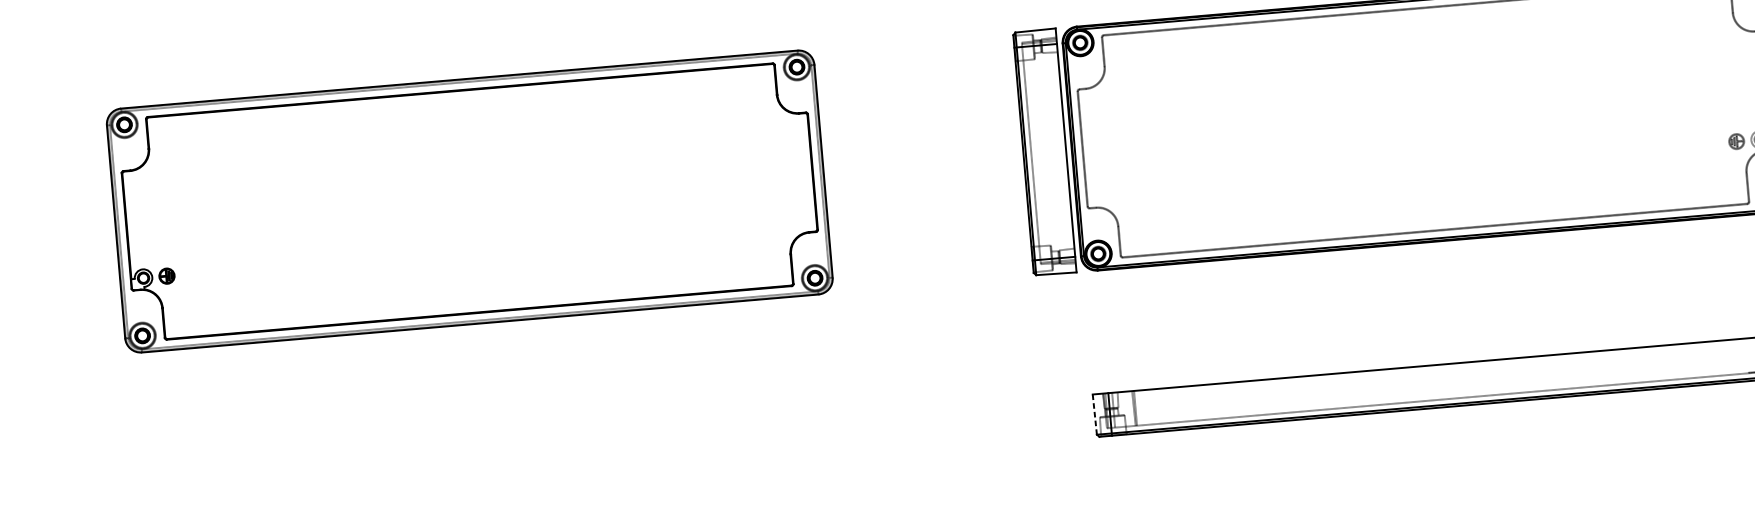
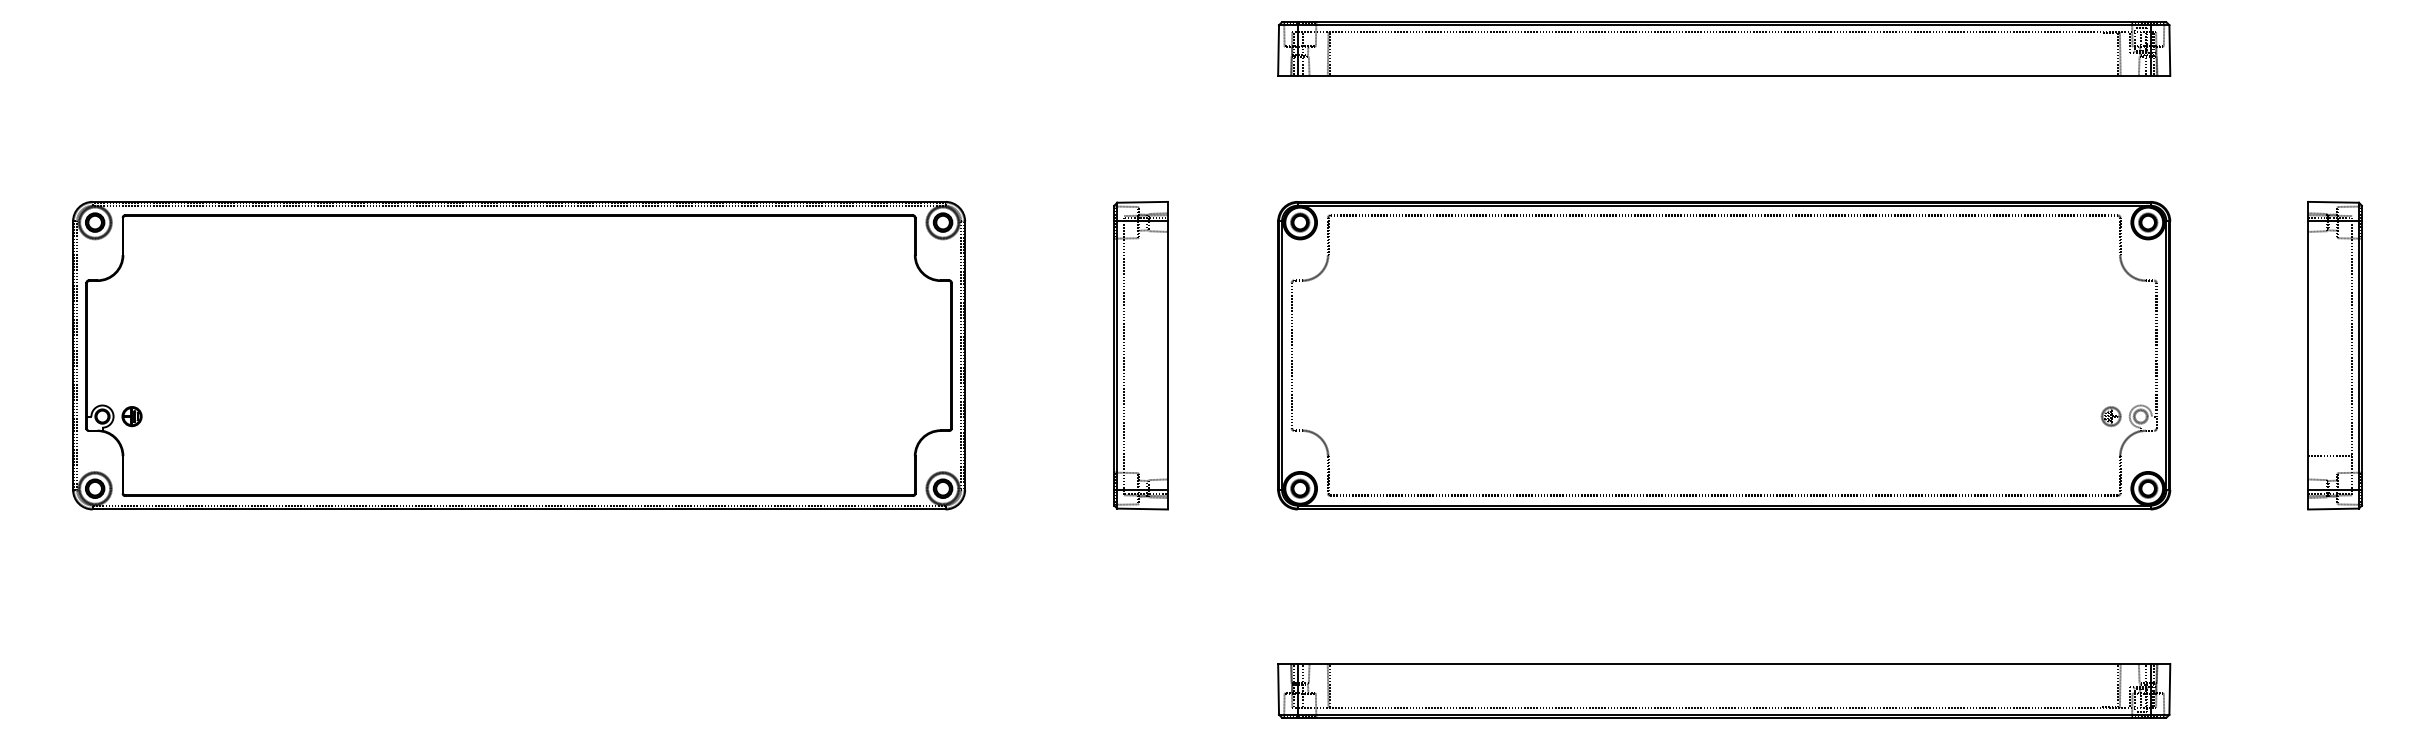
part: (1044, 152) -> (1140, 355), moved
line: (1094, 414) -> (1278, 689), dashed -> solid

